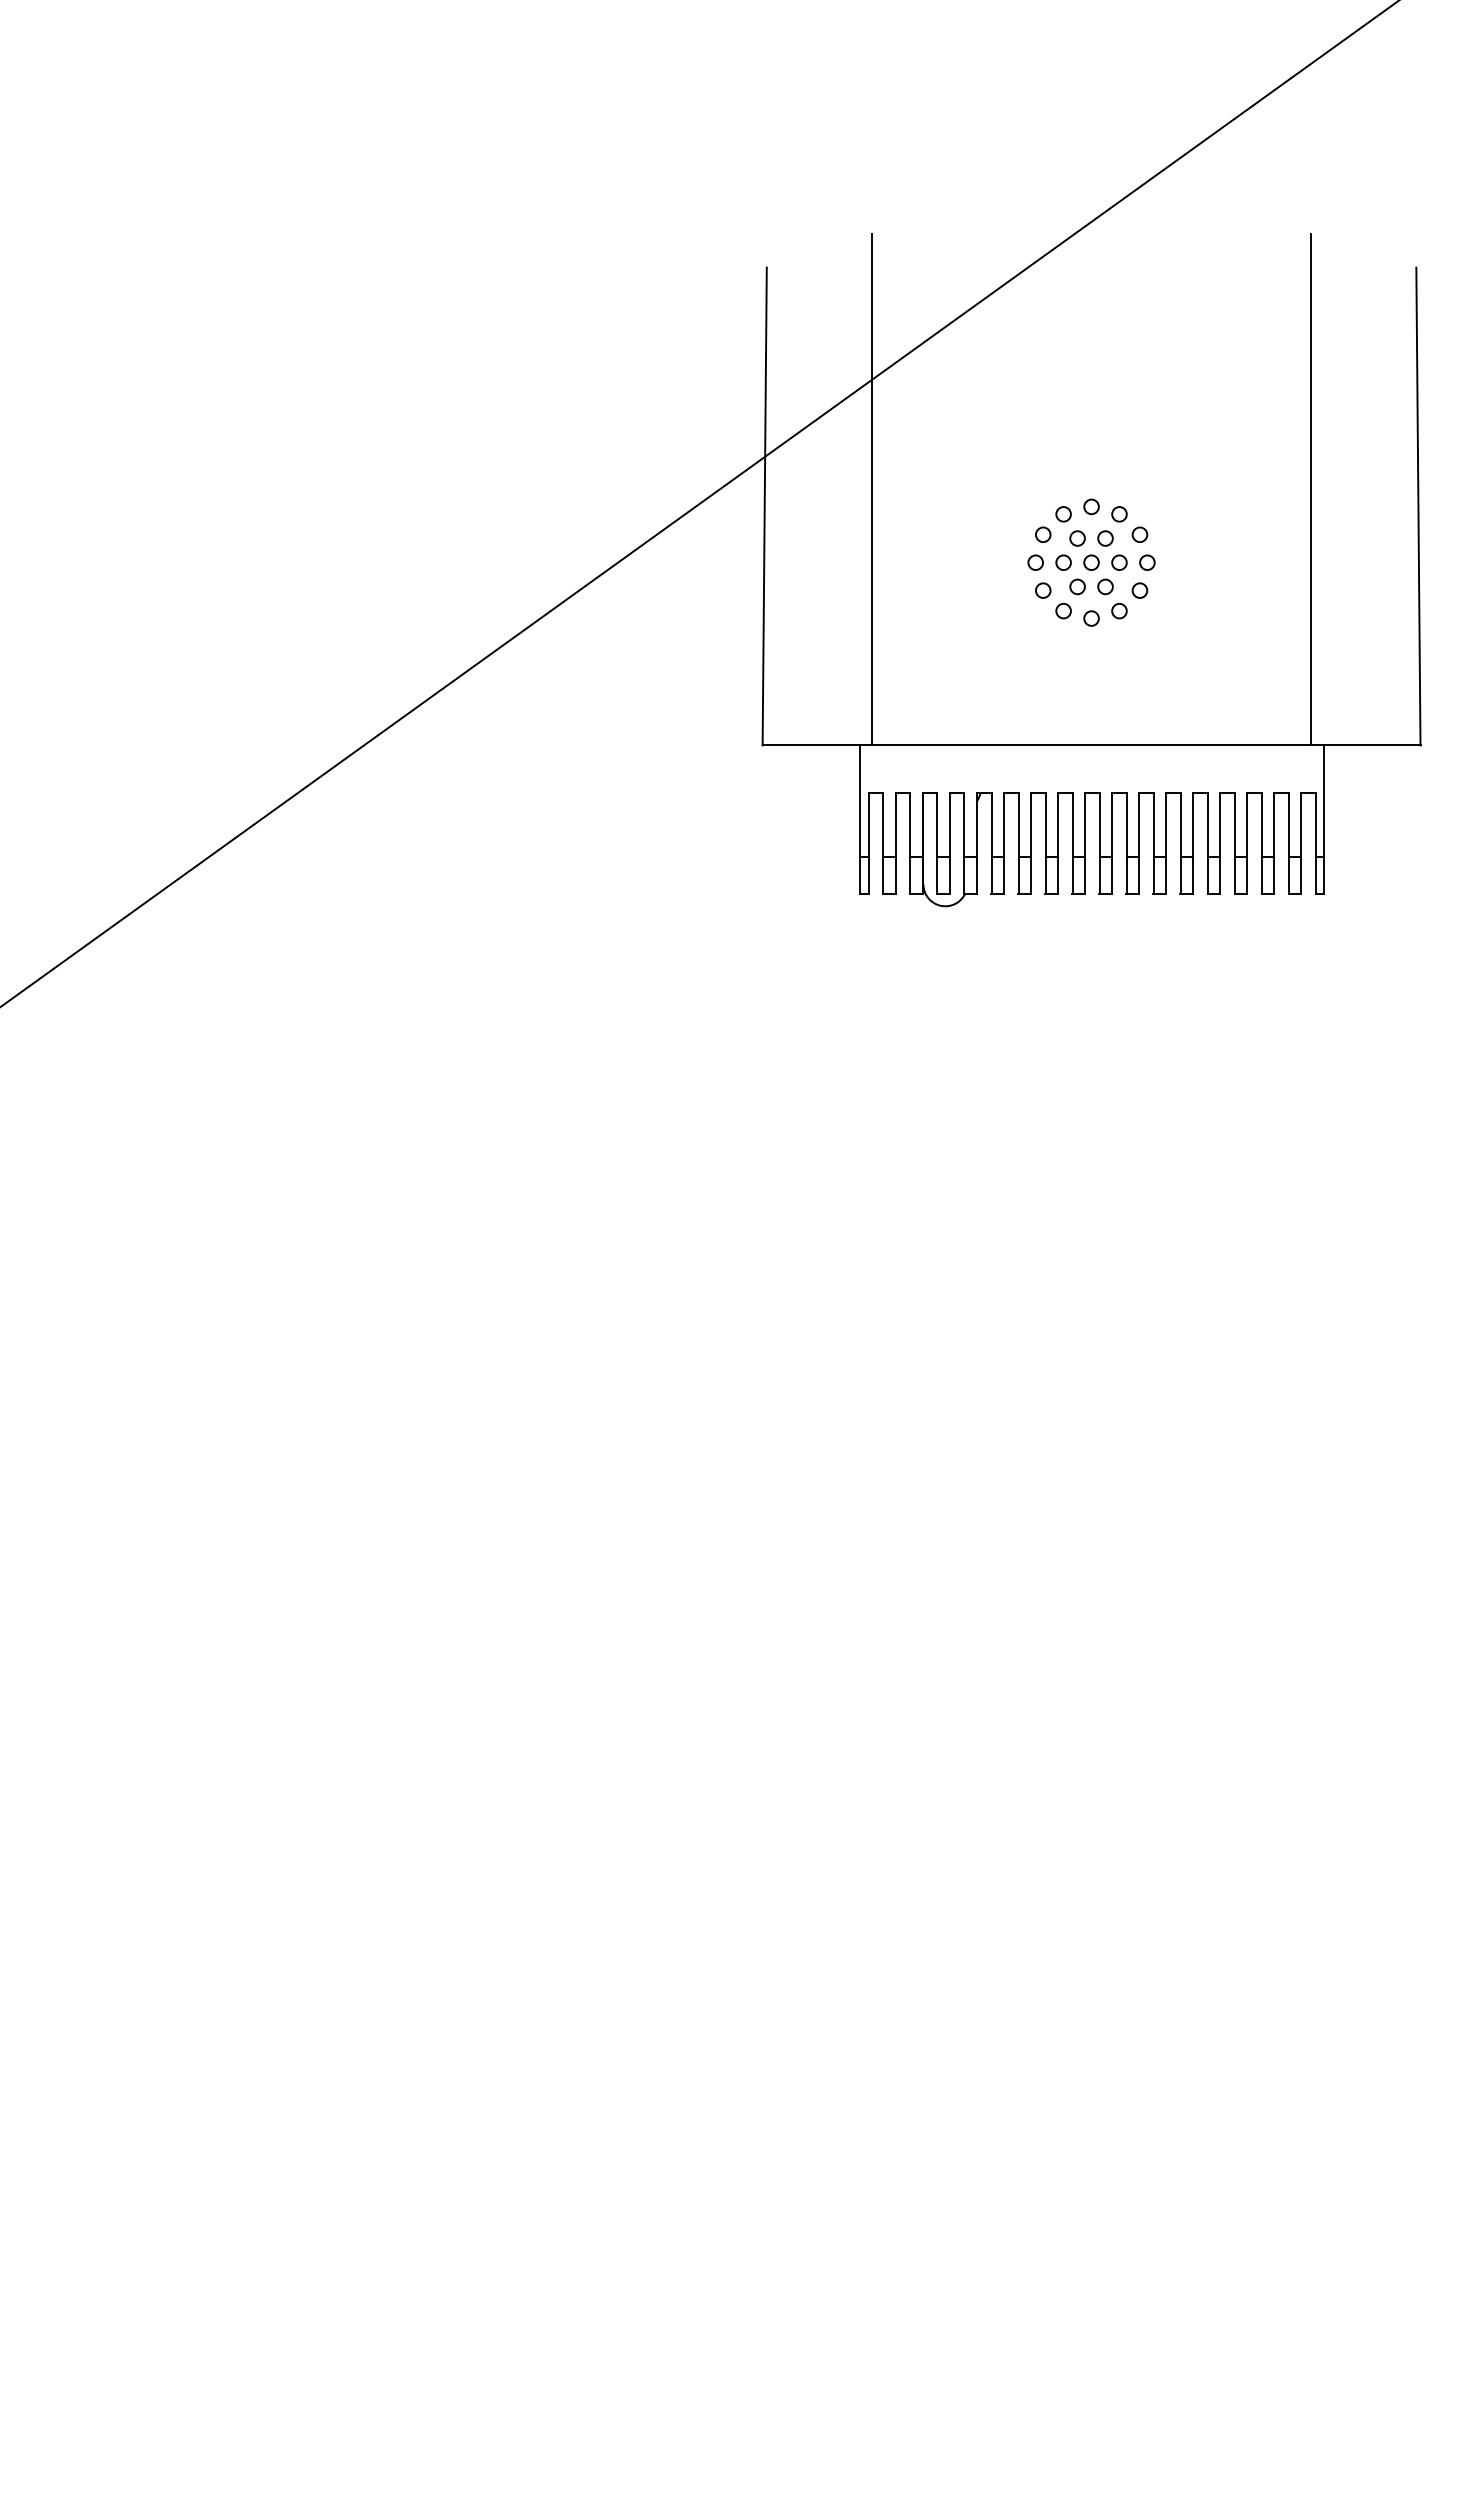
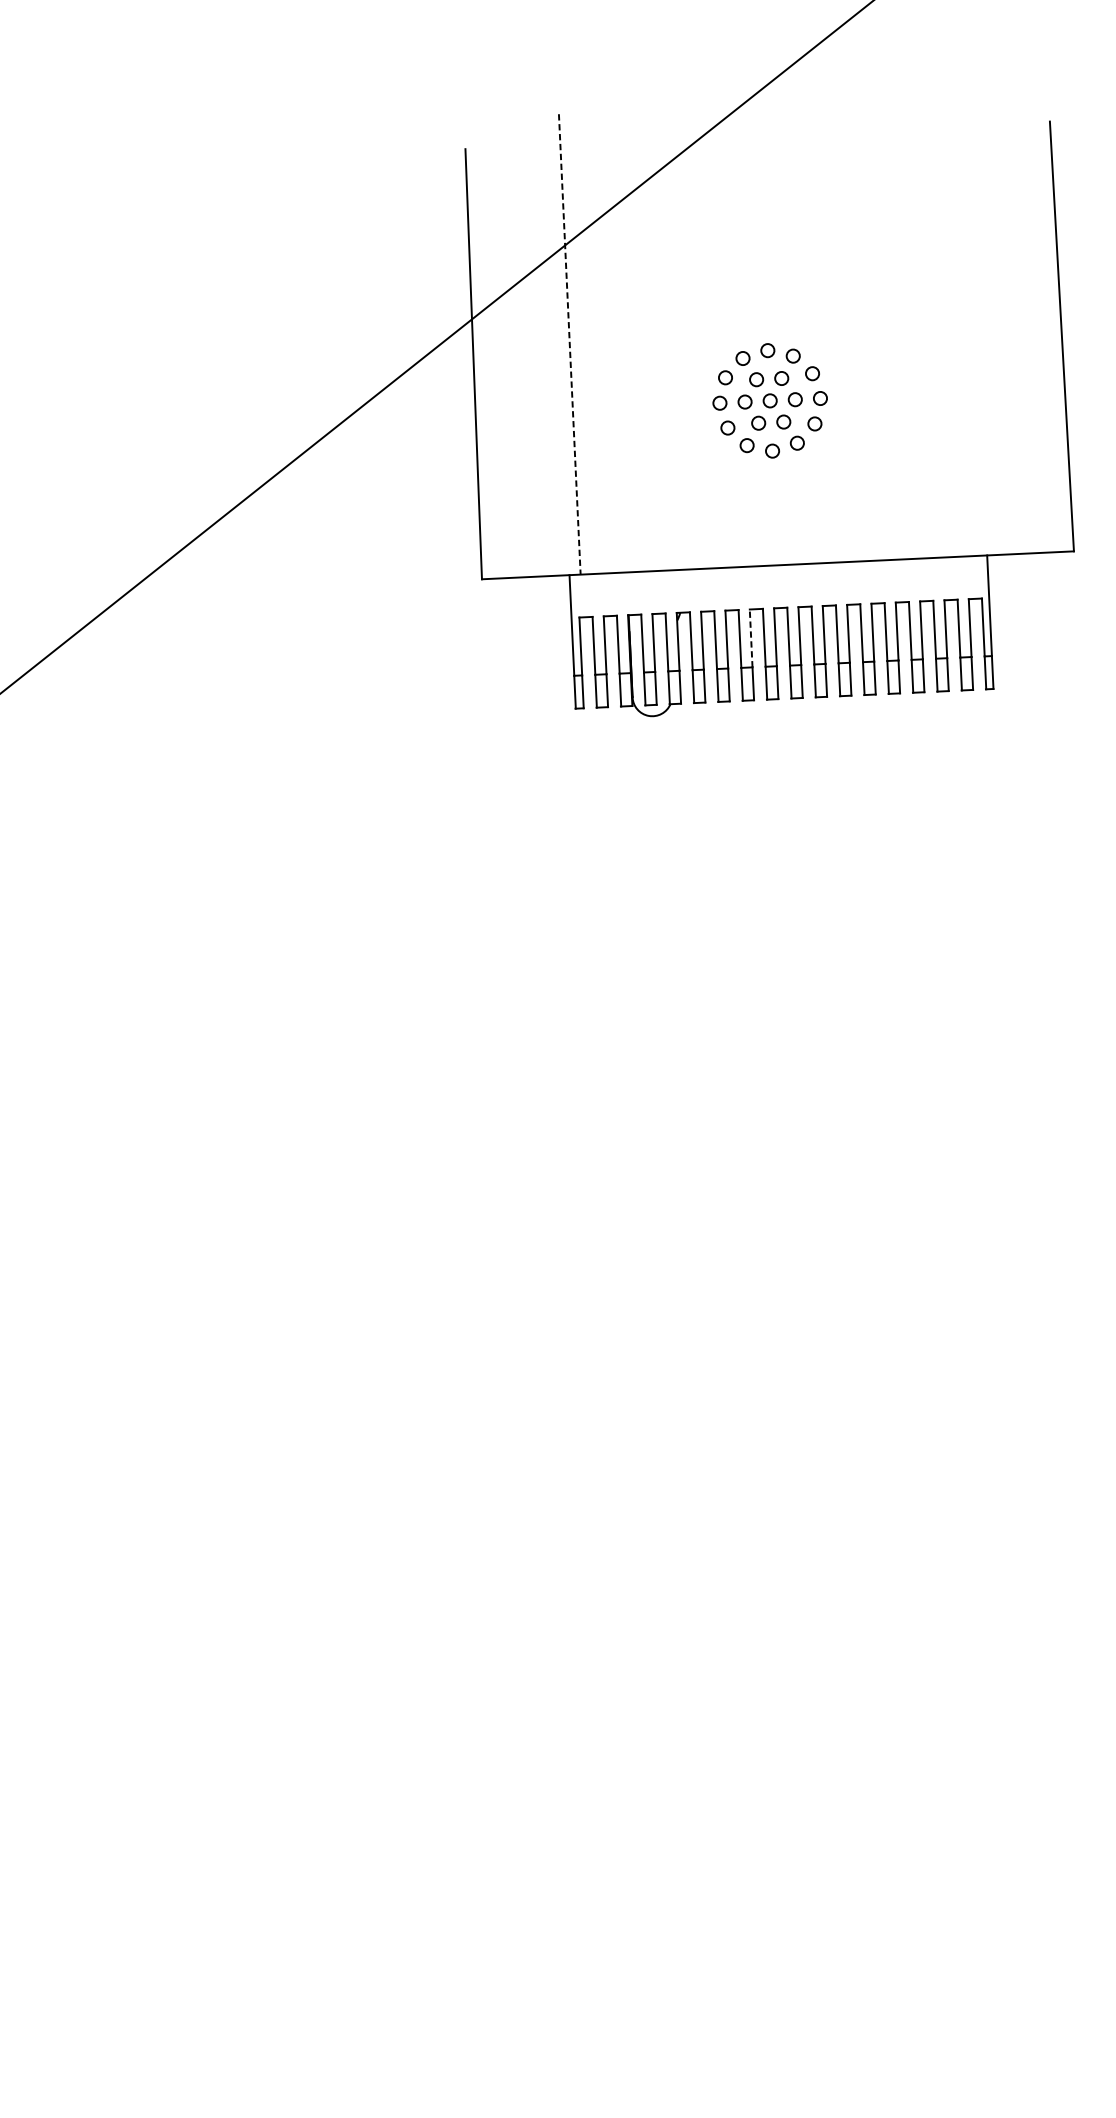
line: (872, 489) -> (569, 344), solid -> dashed
line: (1310, 489) -> (964, 325), removed
line: (1058, 824) -> (751, 637), solid -> dashed

